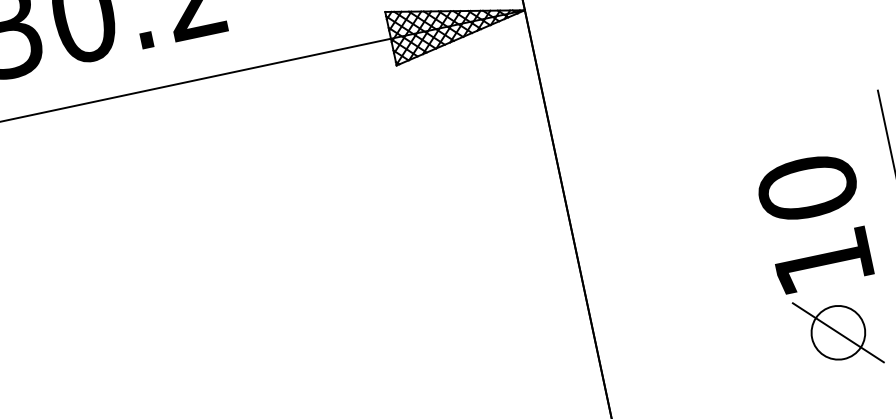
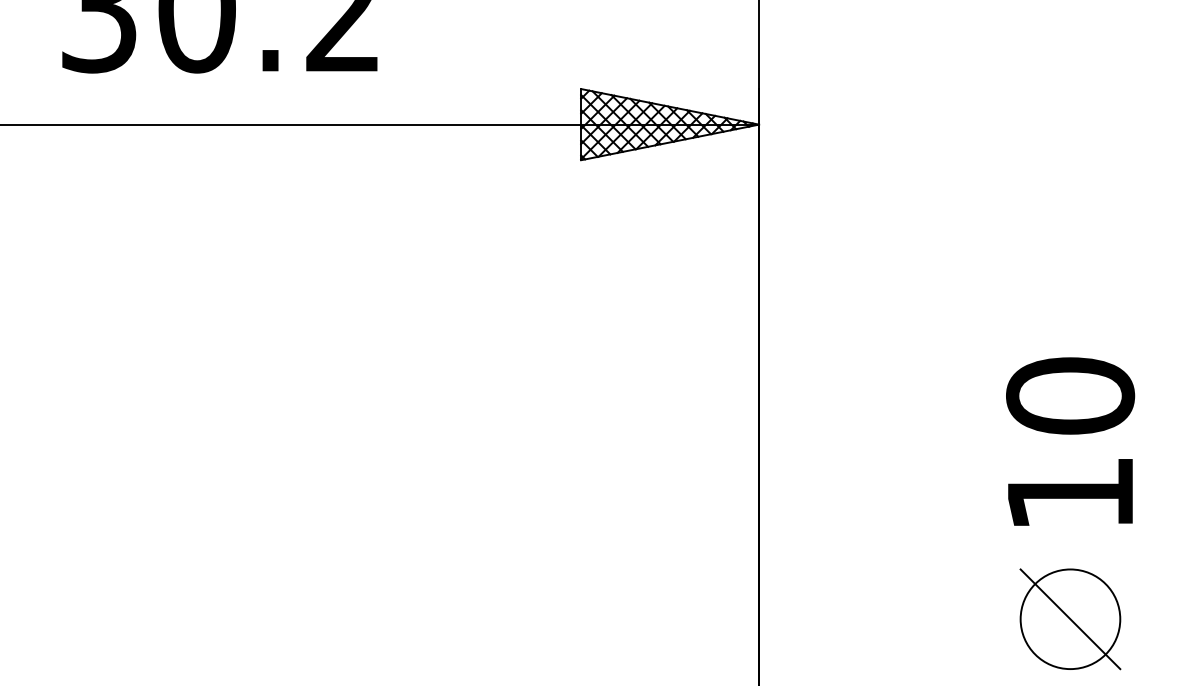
text: (814, 222) -> (1070, 441), moved
circle: (838, 332) -> (1070, 619), size x1.43

